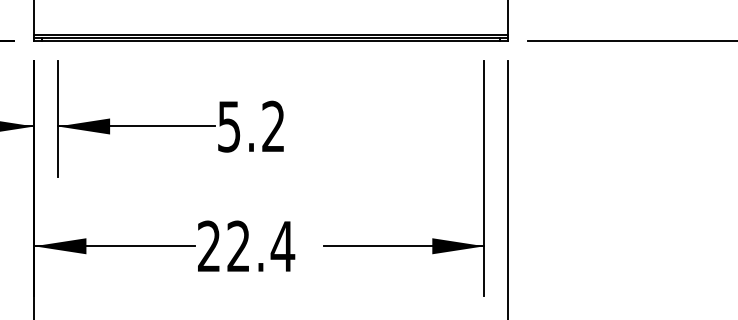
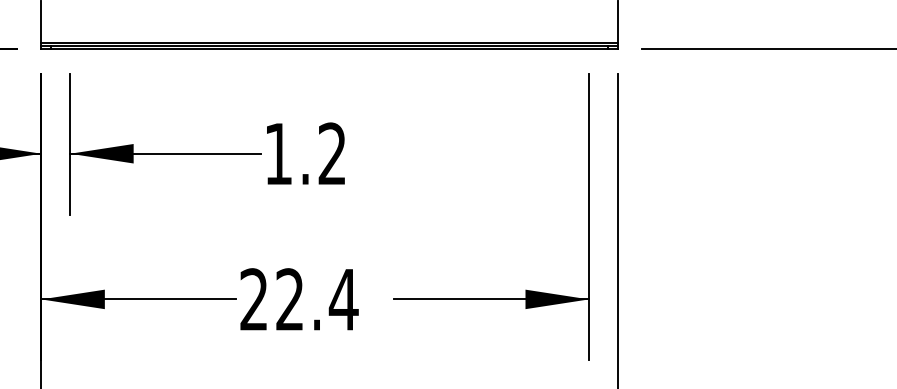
text: (229, 126) -> (278, 153), 5.2 -> 1.2

